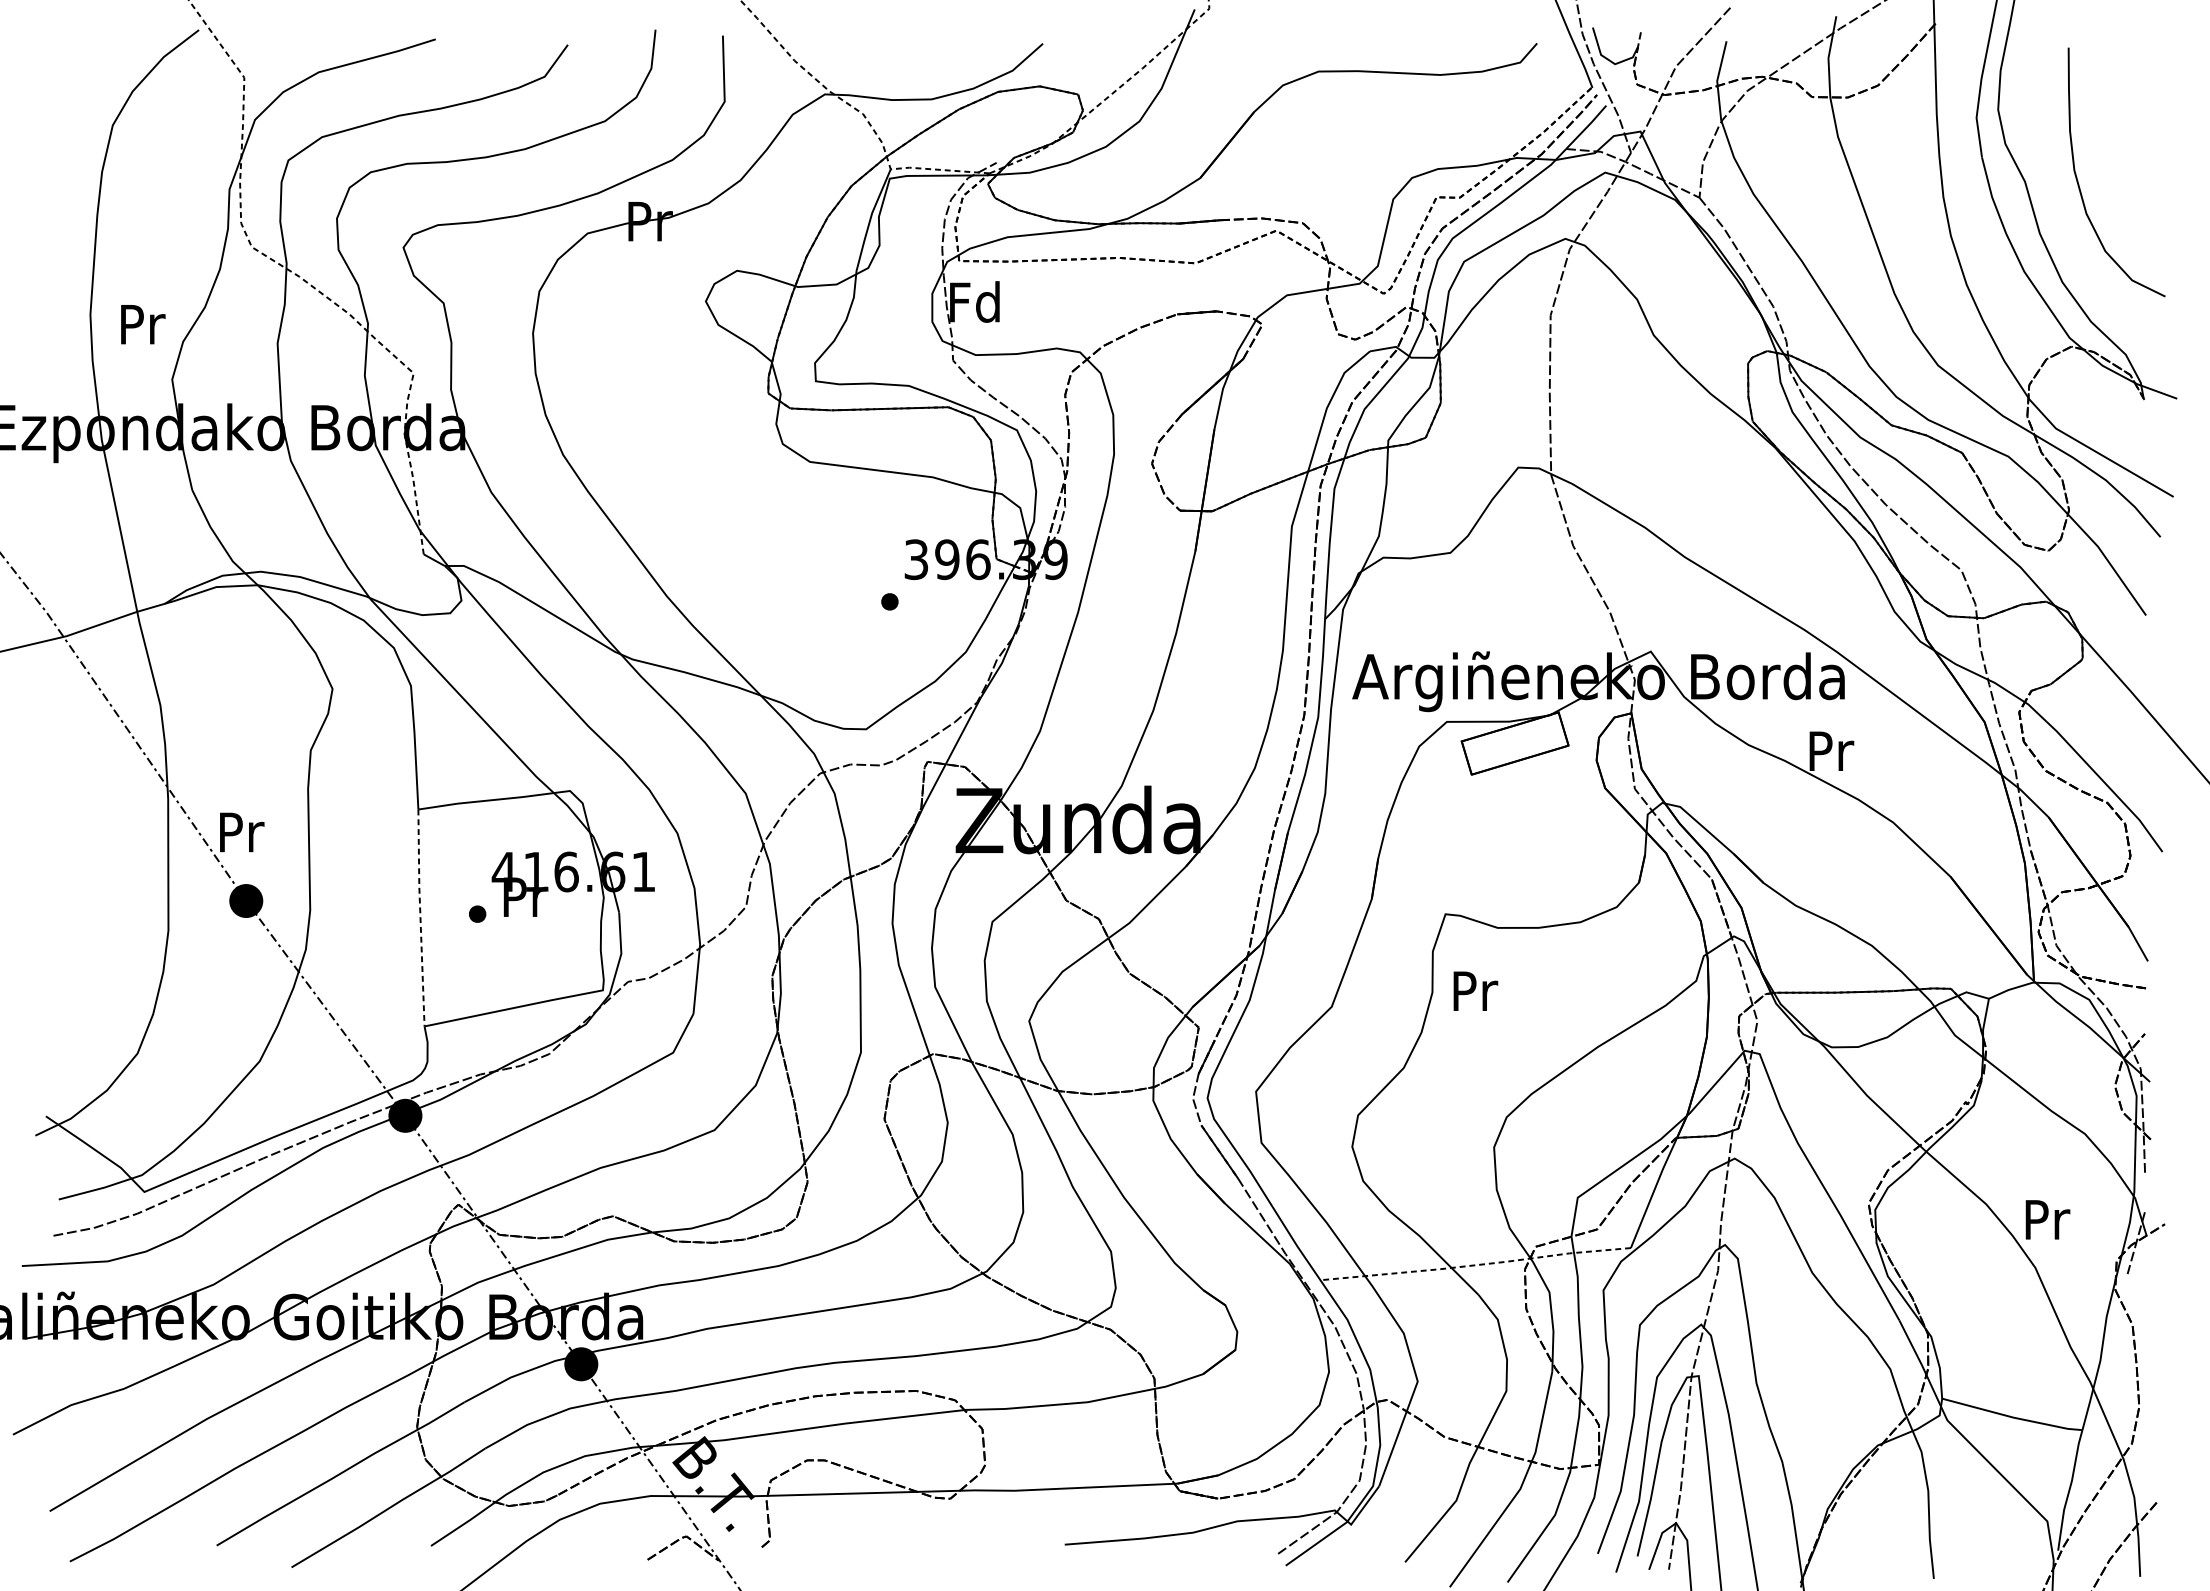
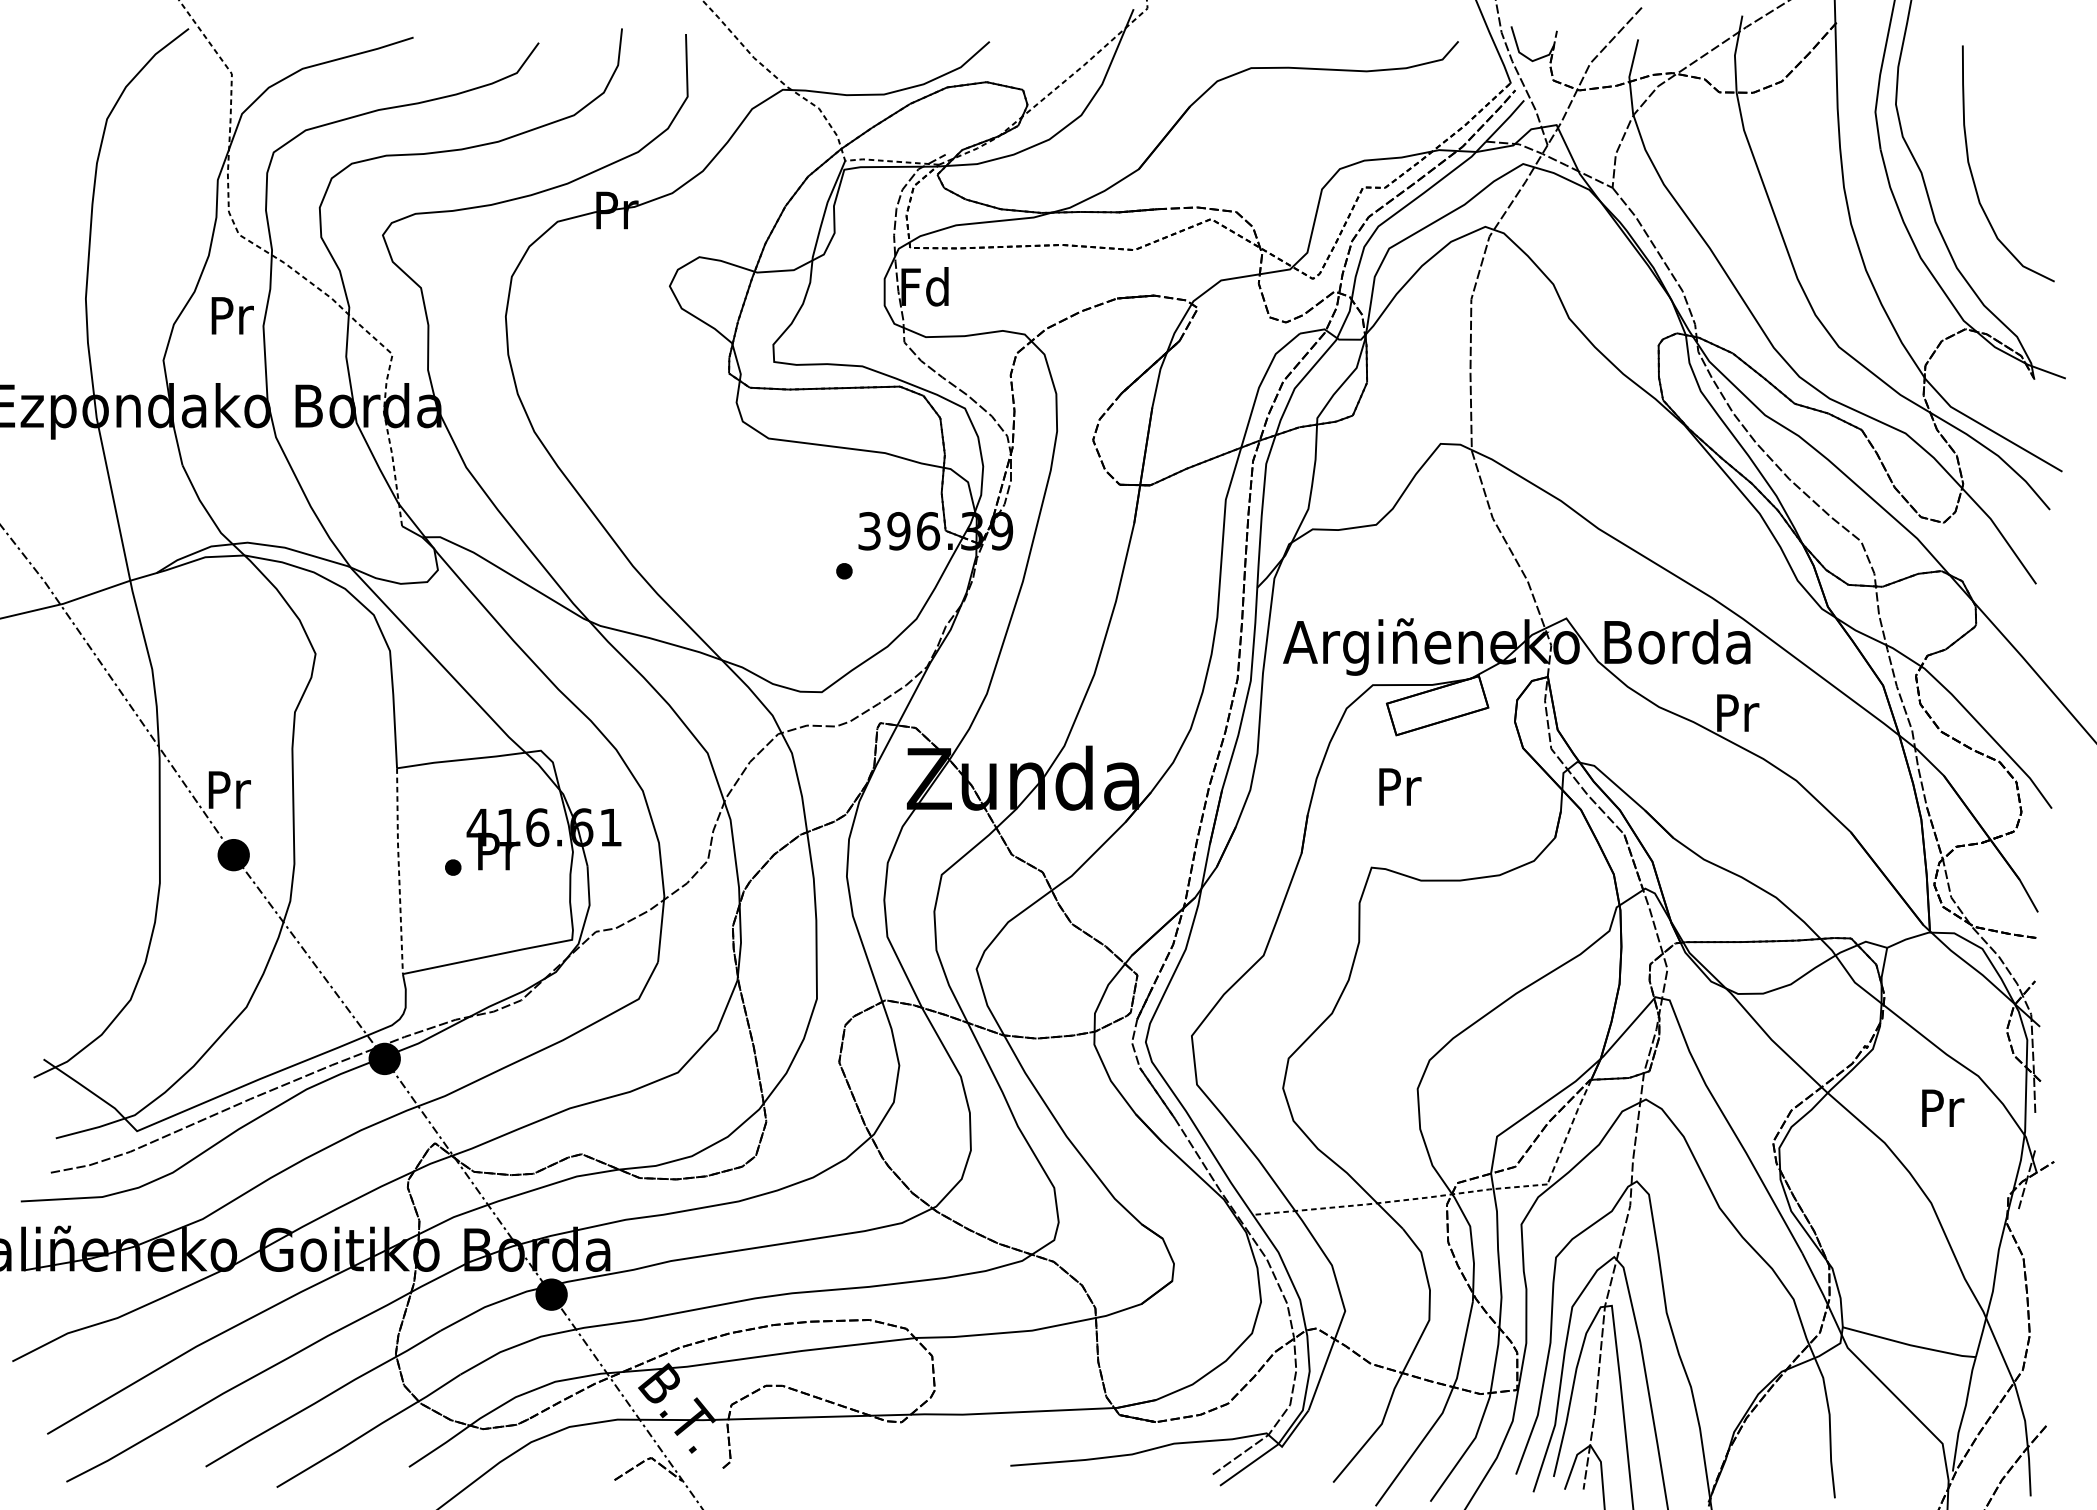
text: (143, 324) -> (233, 315), moved
text: (1475, 990) -> (1400, 786), moved
line: (1653, 1191) -> (1568, 1130), solid -> dashed
text: (2047, 1219) -> (1942, 1107), moved

